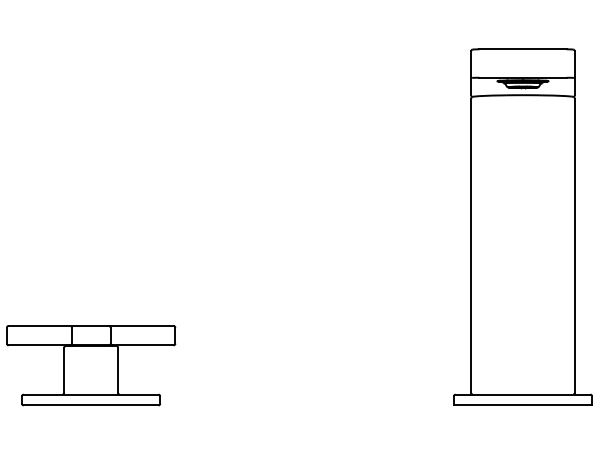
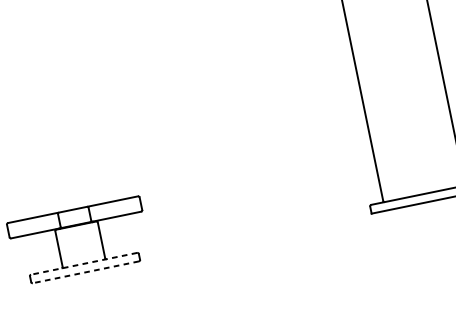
line: (90, 394) -> (83, 263), solid -> dashed
line: (90, 405) -> (85, 272), solid -> dashed

